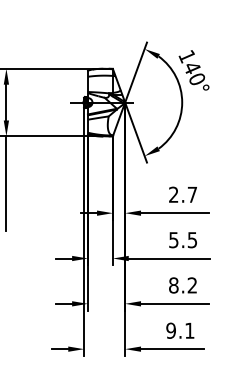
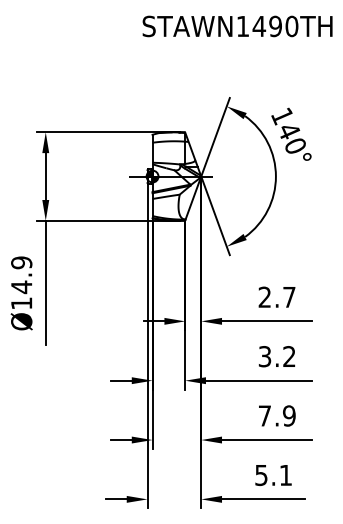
text: (183, 240) -> (277, 356), 5.5 -> 3.2
text: (182, 285) -> (276, 415), 8.2 -> 7.9
text: (171, 330) -> (261, 474), 9.1 -> 5.1

